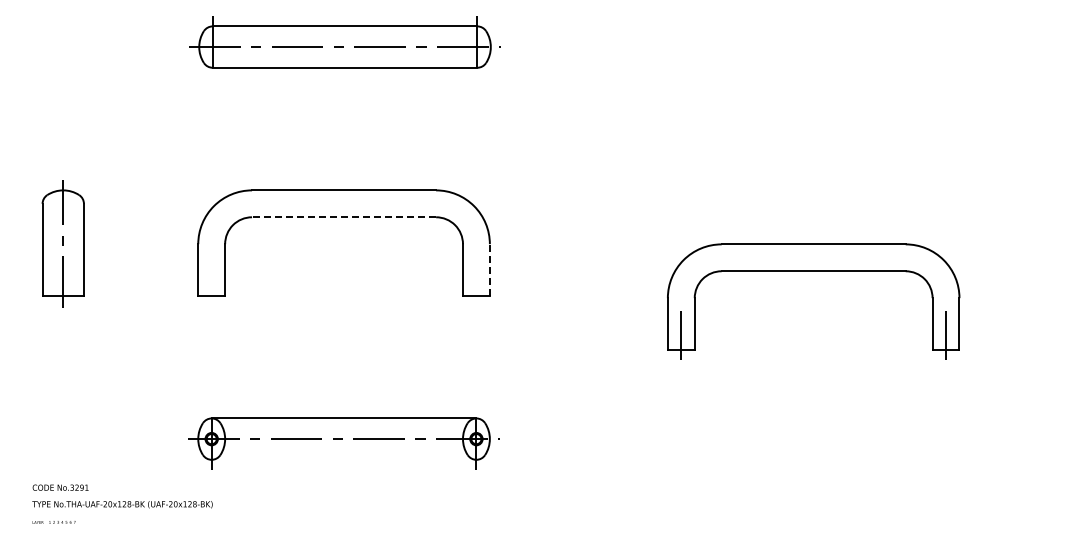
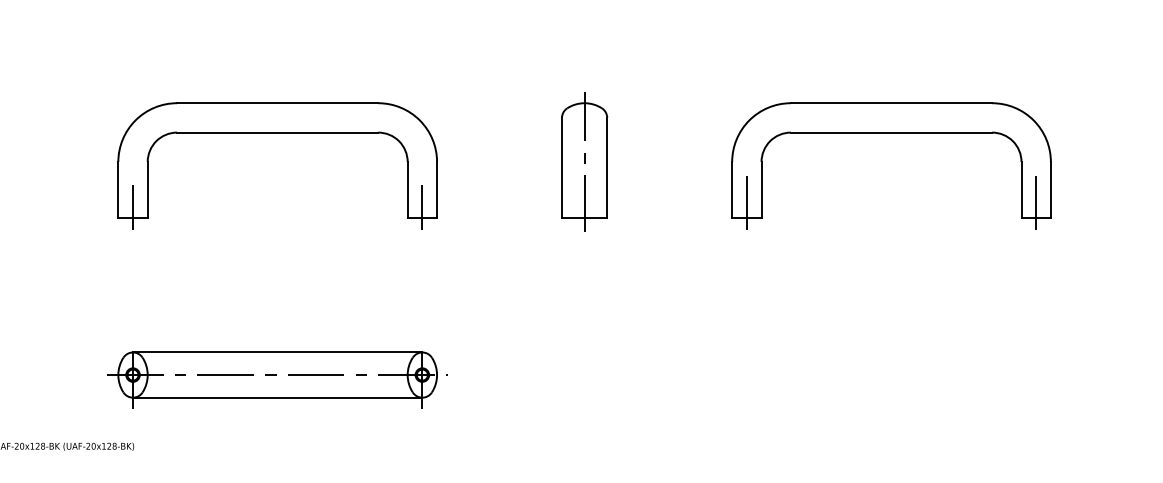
line: (343, 217) -> (277, 132), dashed -> solid
part: (624, 243) -> (584, 161), added
line: (489, 270) -> (436, 190), dashed -> solid
part: (813, 271) -> (891, 132), moved
line: (211, 285) -> (132, 207), added
line: (476, 285) -> (422, 207), added
line: (343, 459) -> (277, 397), added

